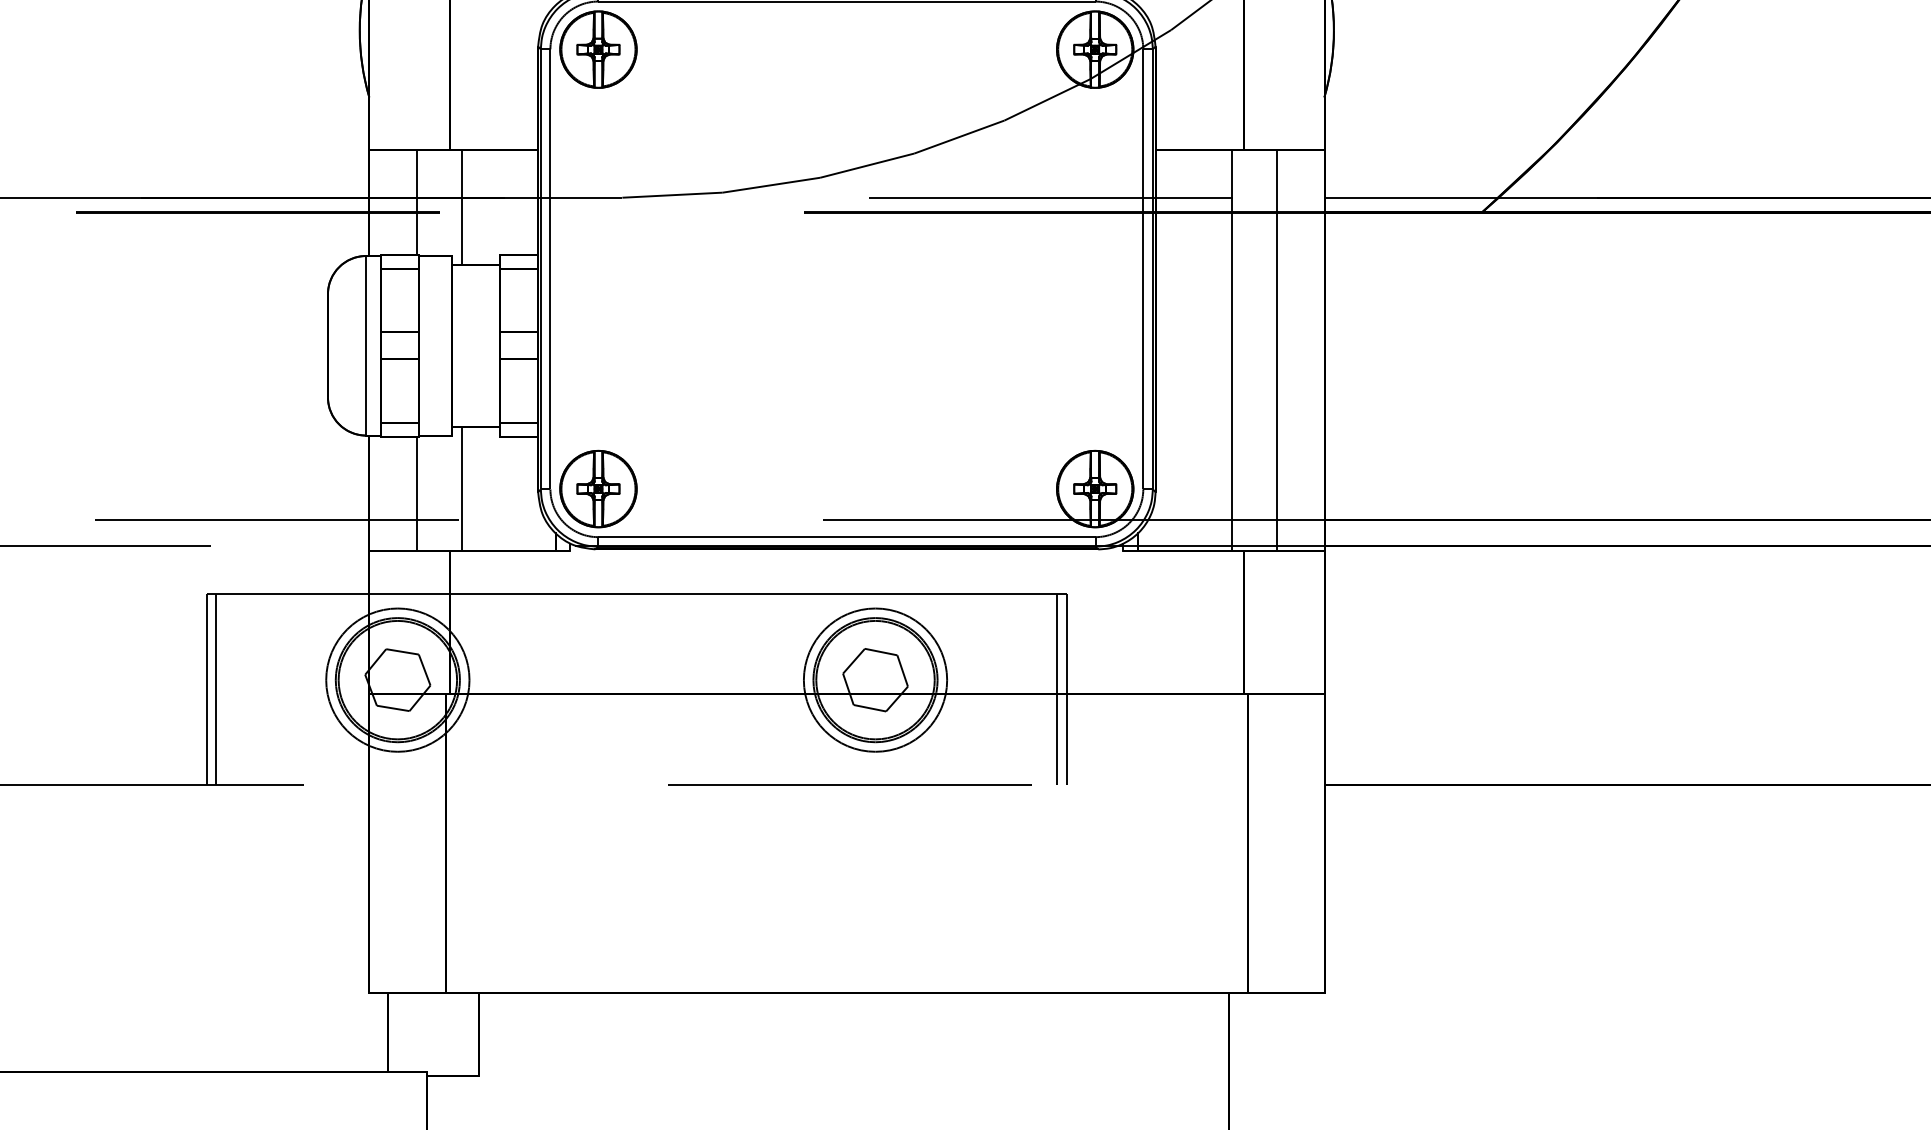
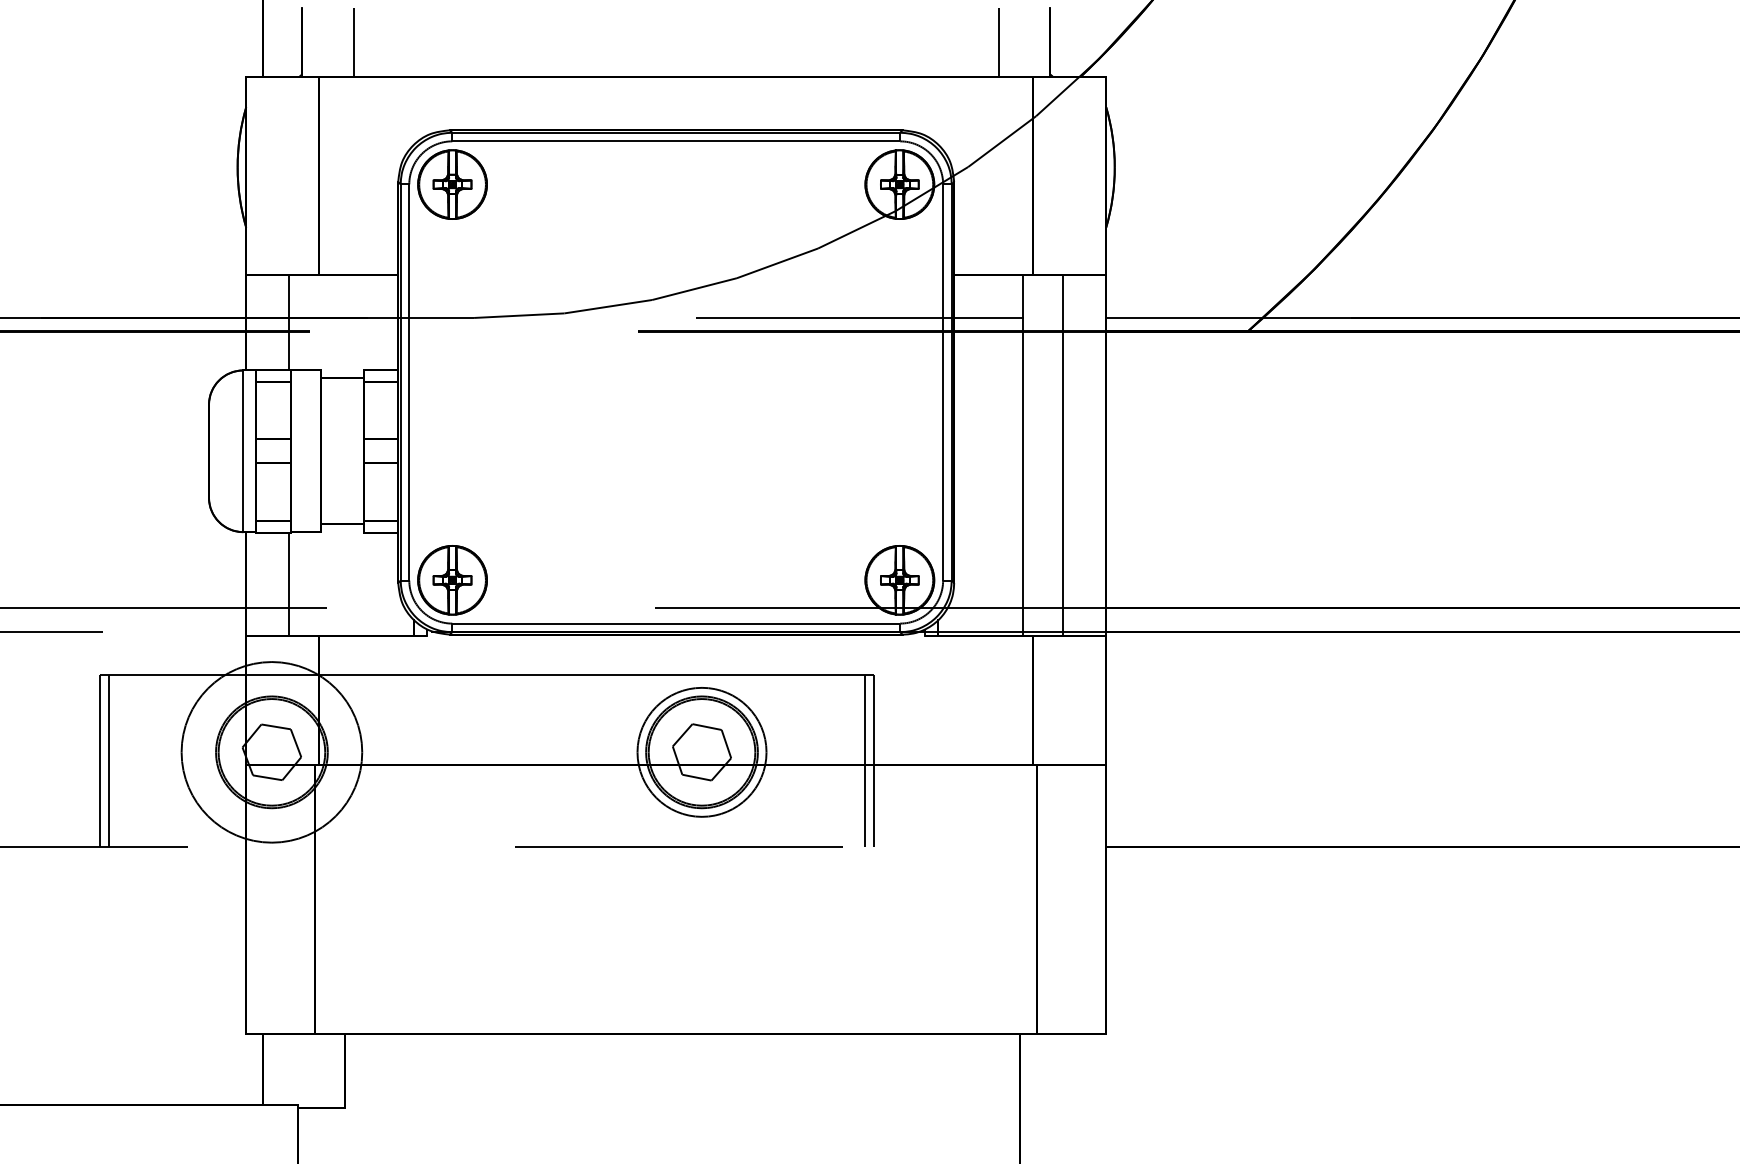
line: (461, 207) -> (329, 326), removed
line: (461, 489) -> (329, 580), removed
circle: (397, 679) -> (271, 751), size x1.4

